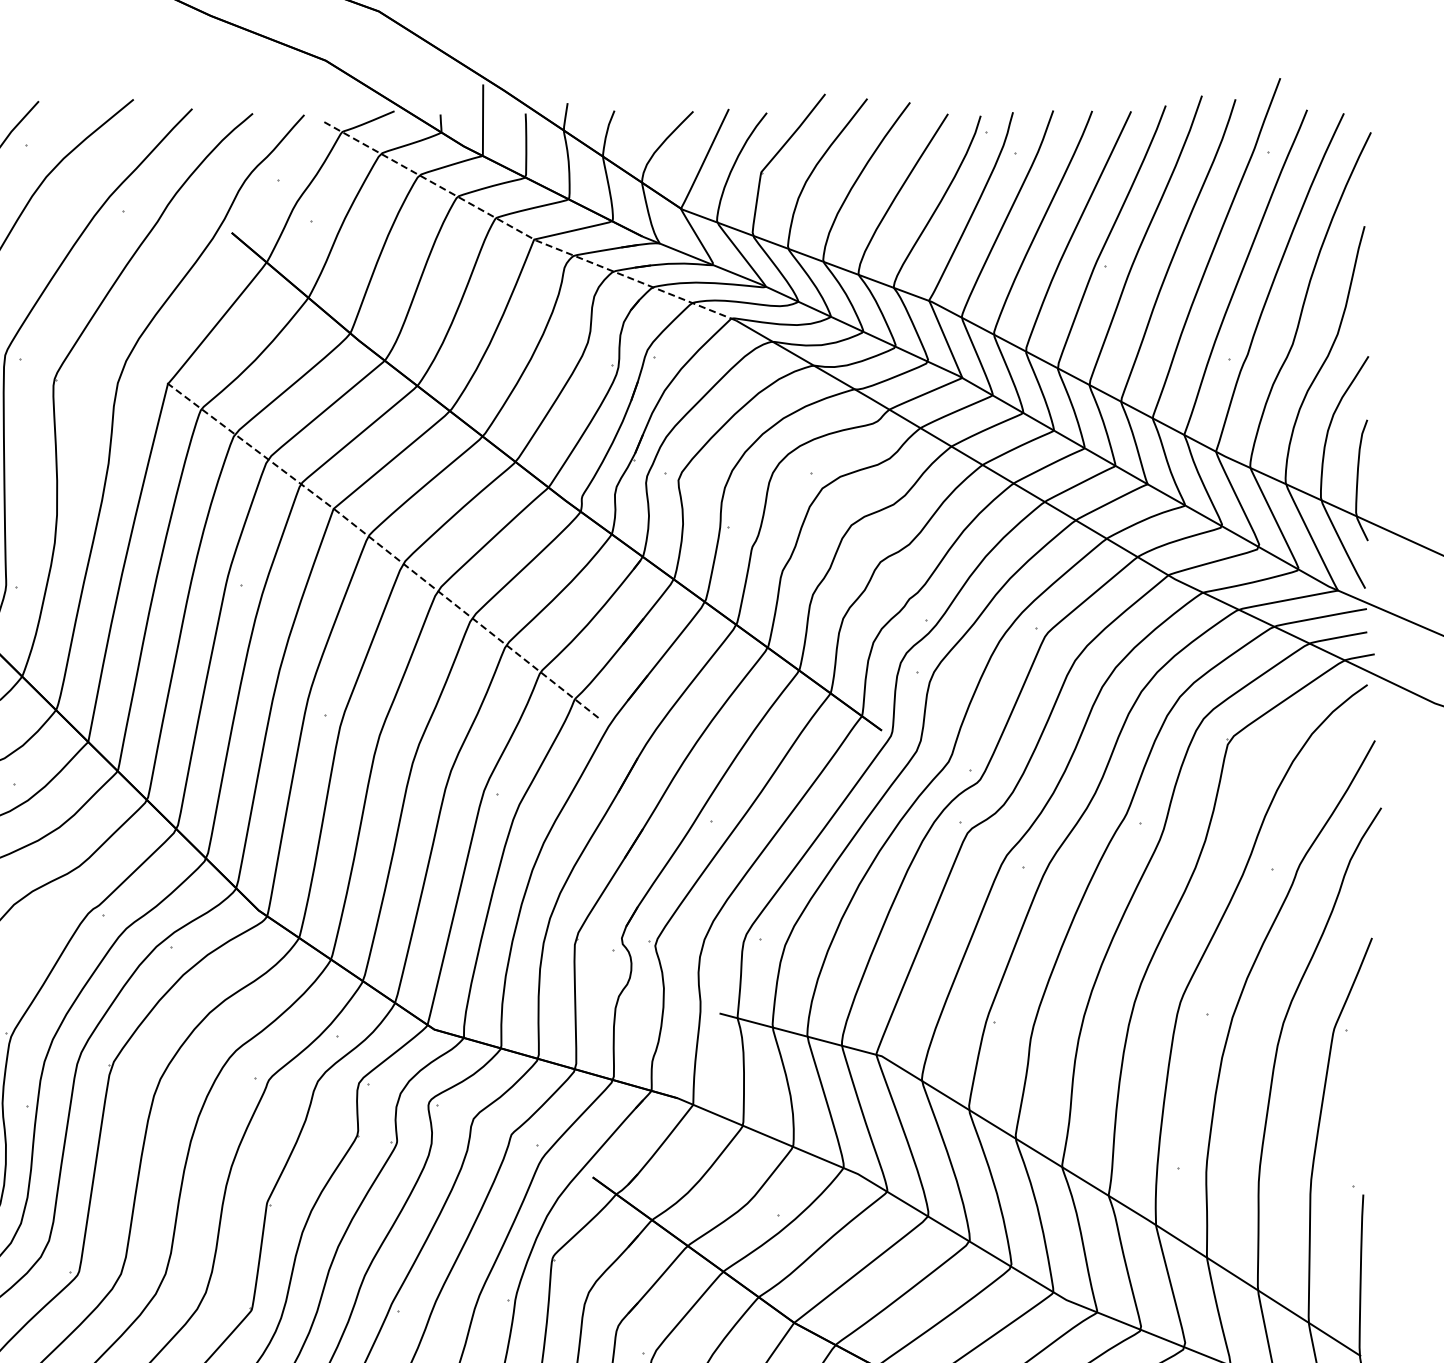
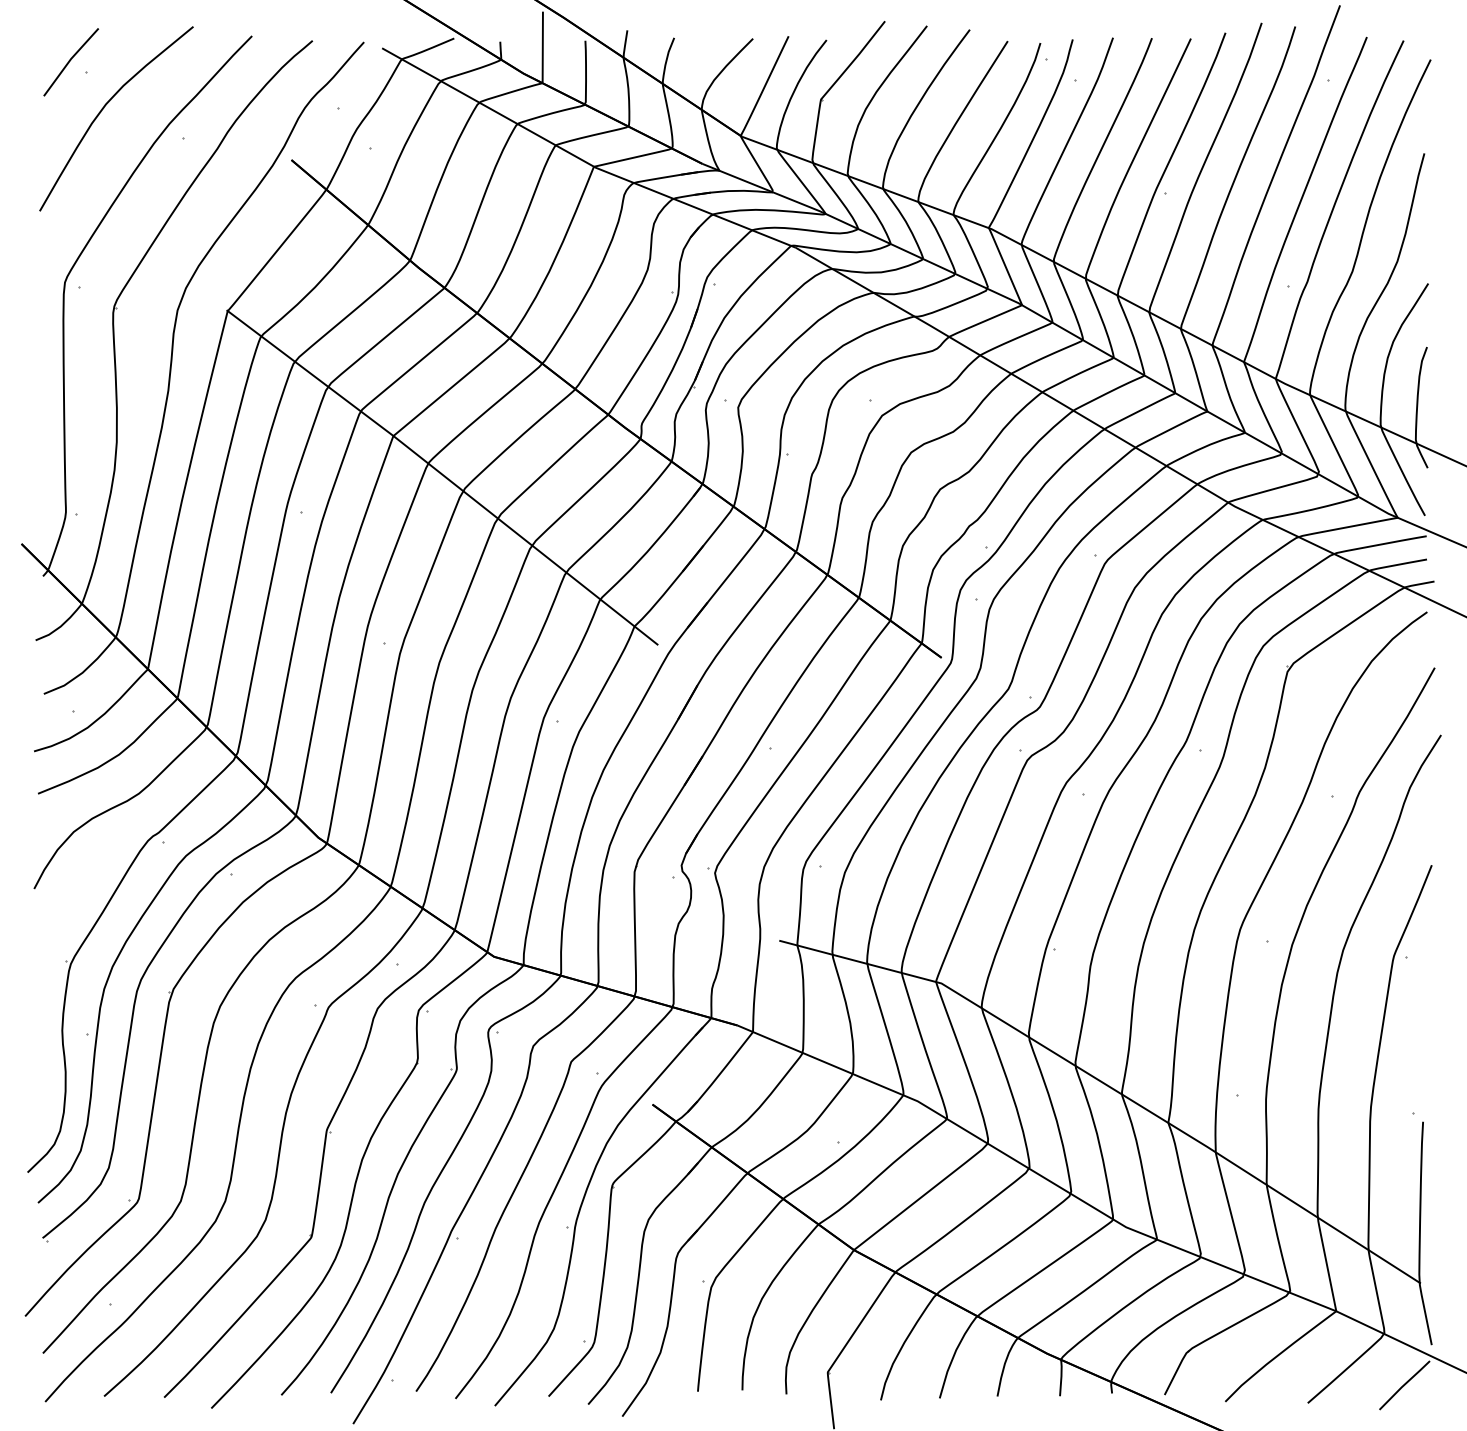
line: (523, 233) -> (583, 160), dashed -> solid
line: (383, 548) -> (443, 475), dashed -> solid

